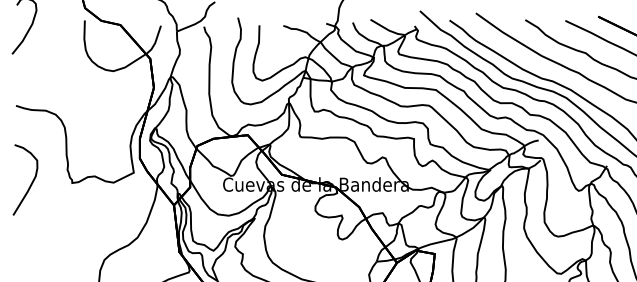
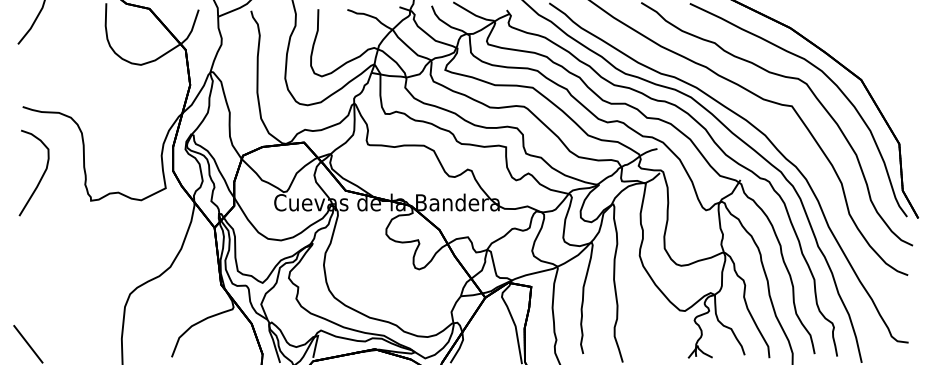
curve: (31, 182) -> (41, 176), moved

